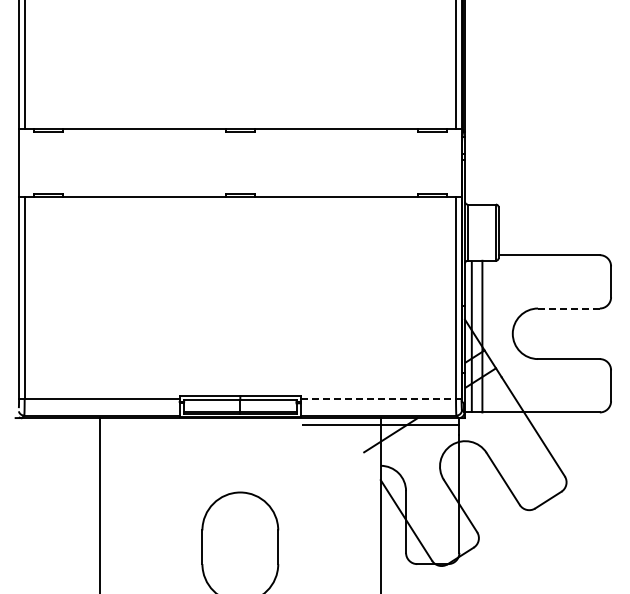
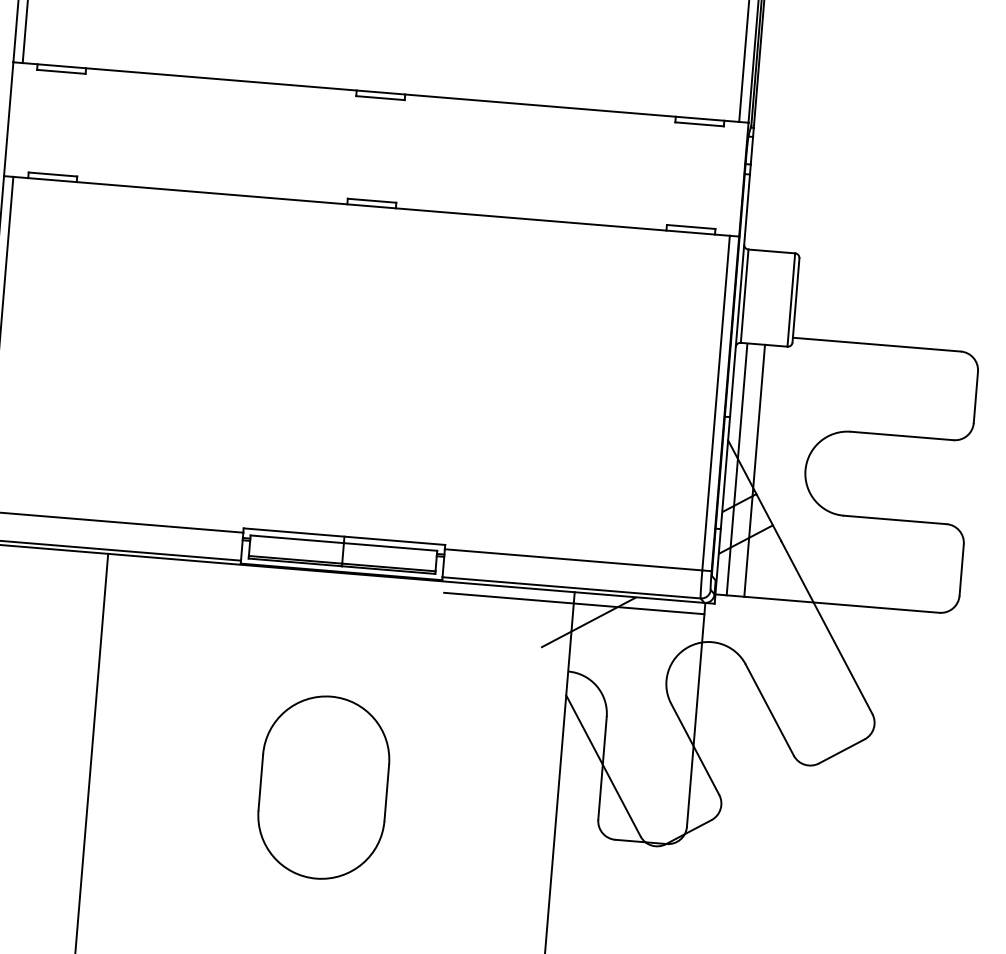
line: (568, 308) -> (901, 435), dashed -> solid
line: (378, 398) -> (573, 559), dashed -> solid

